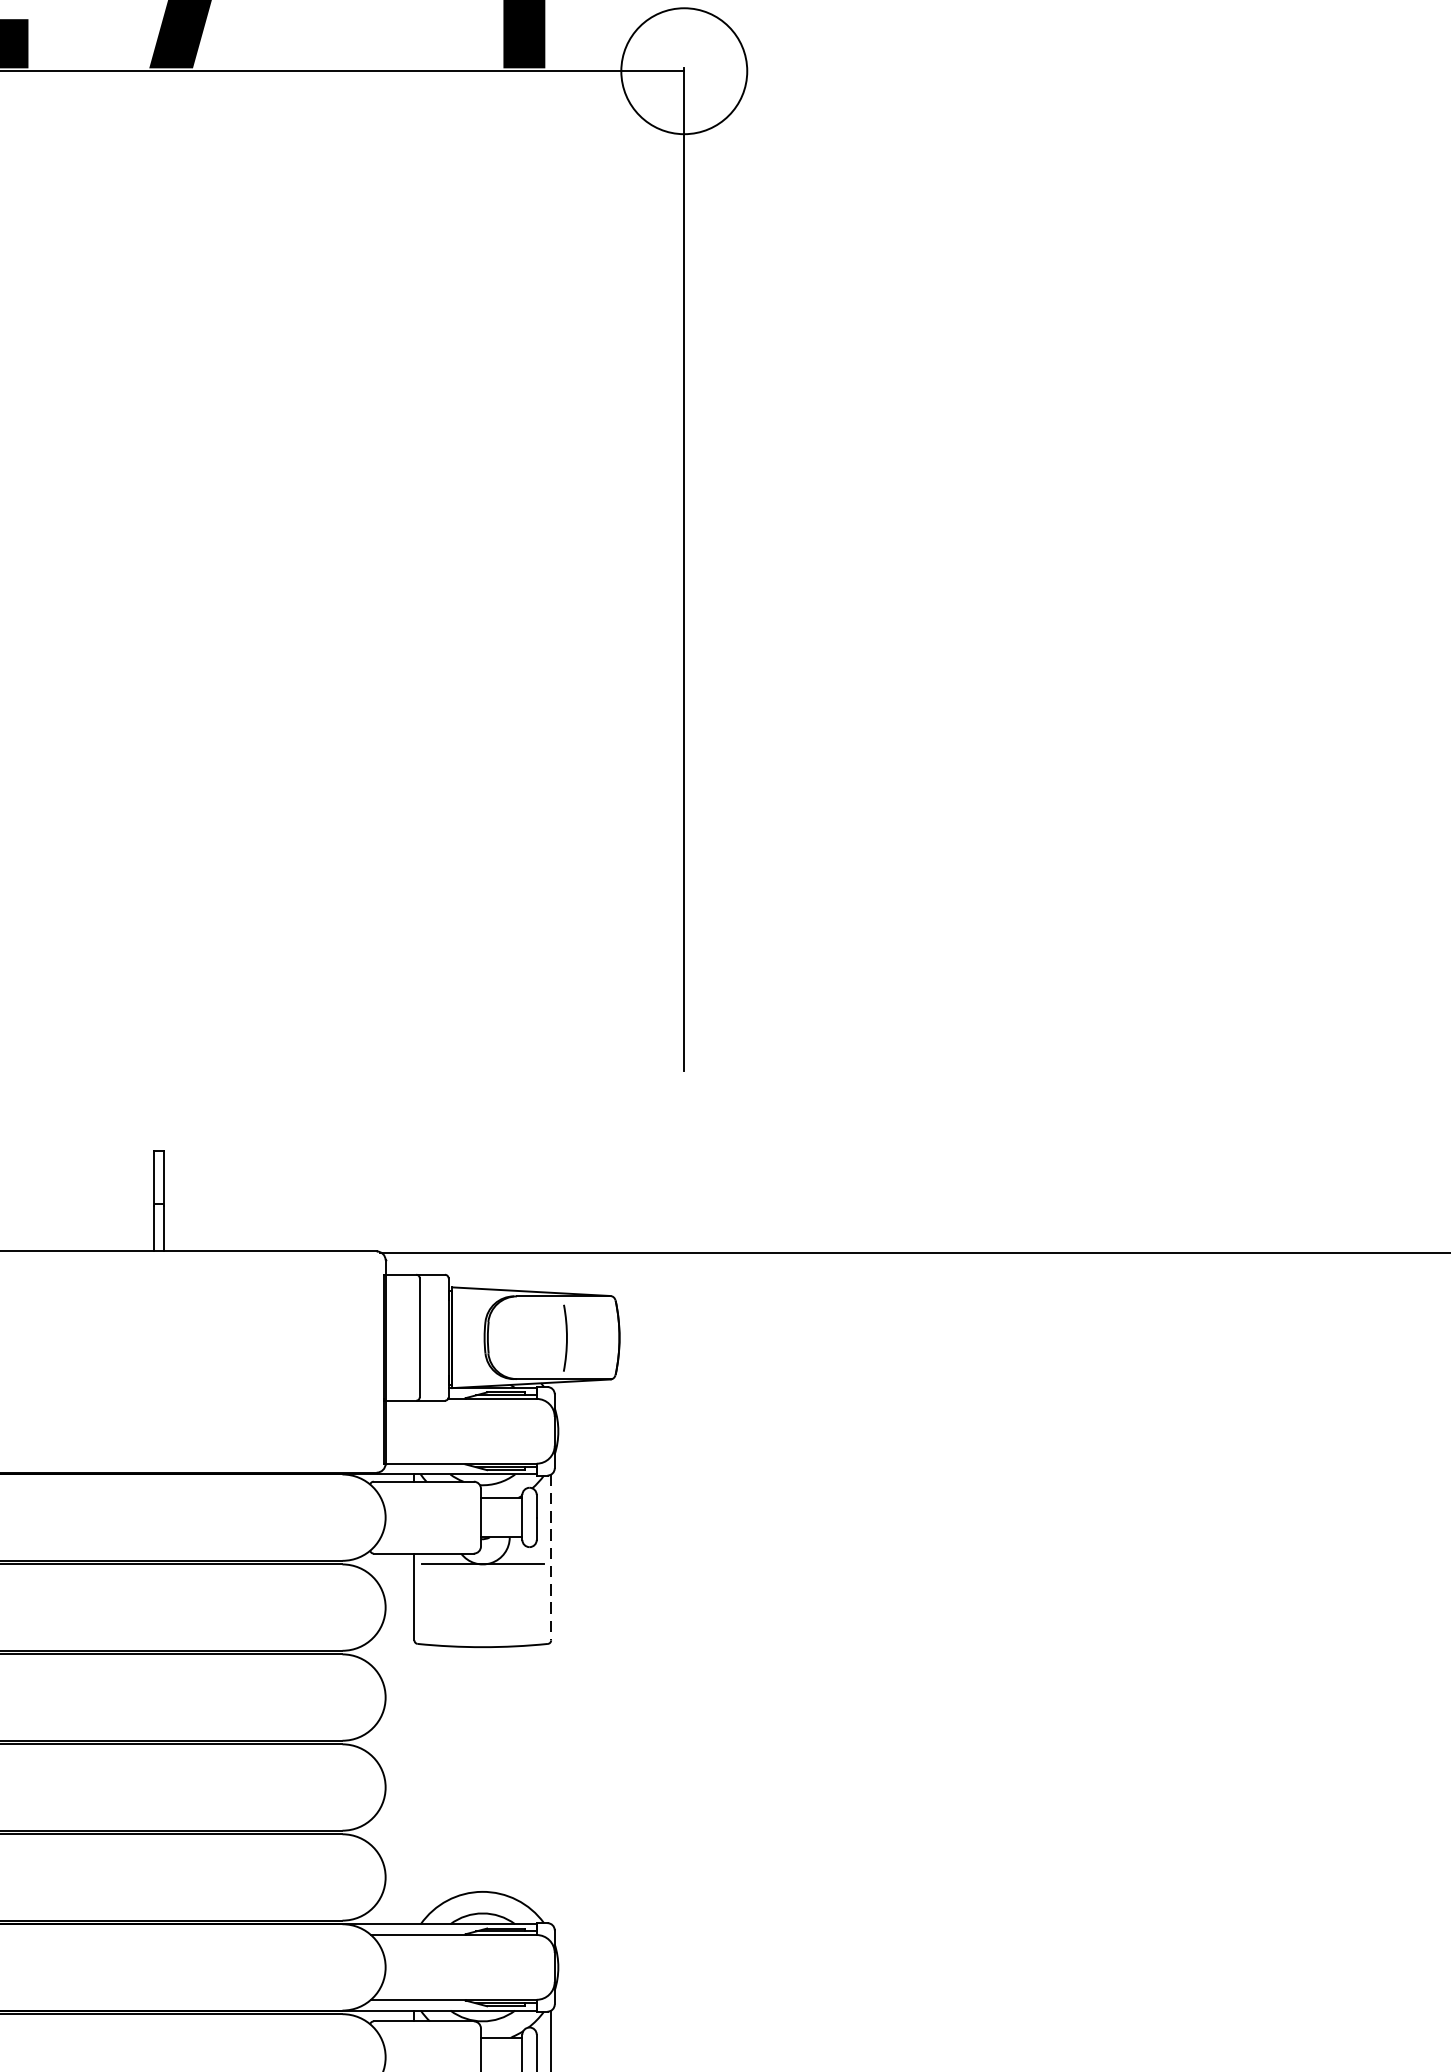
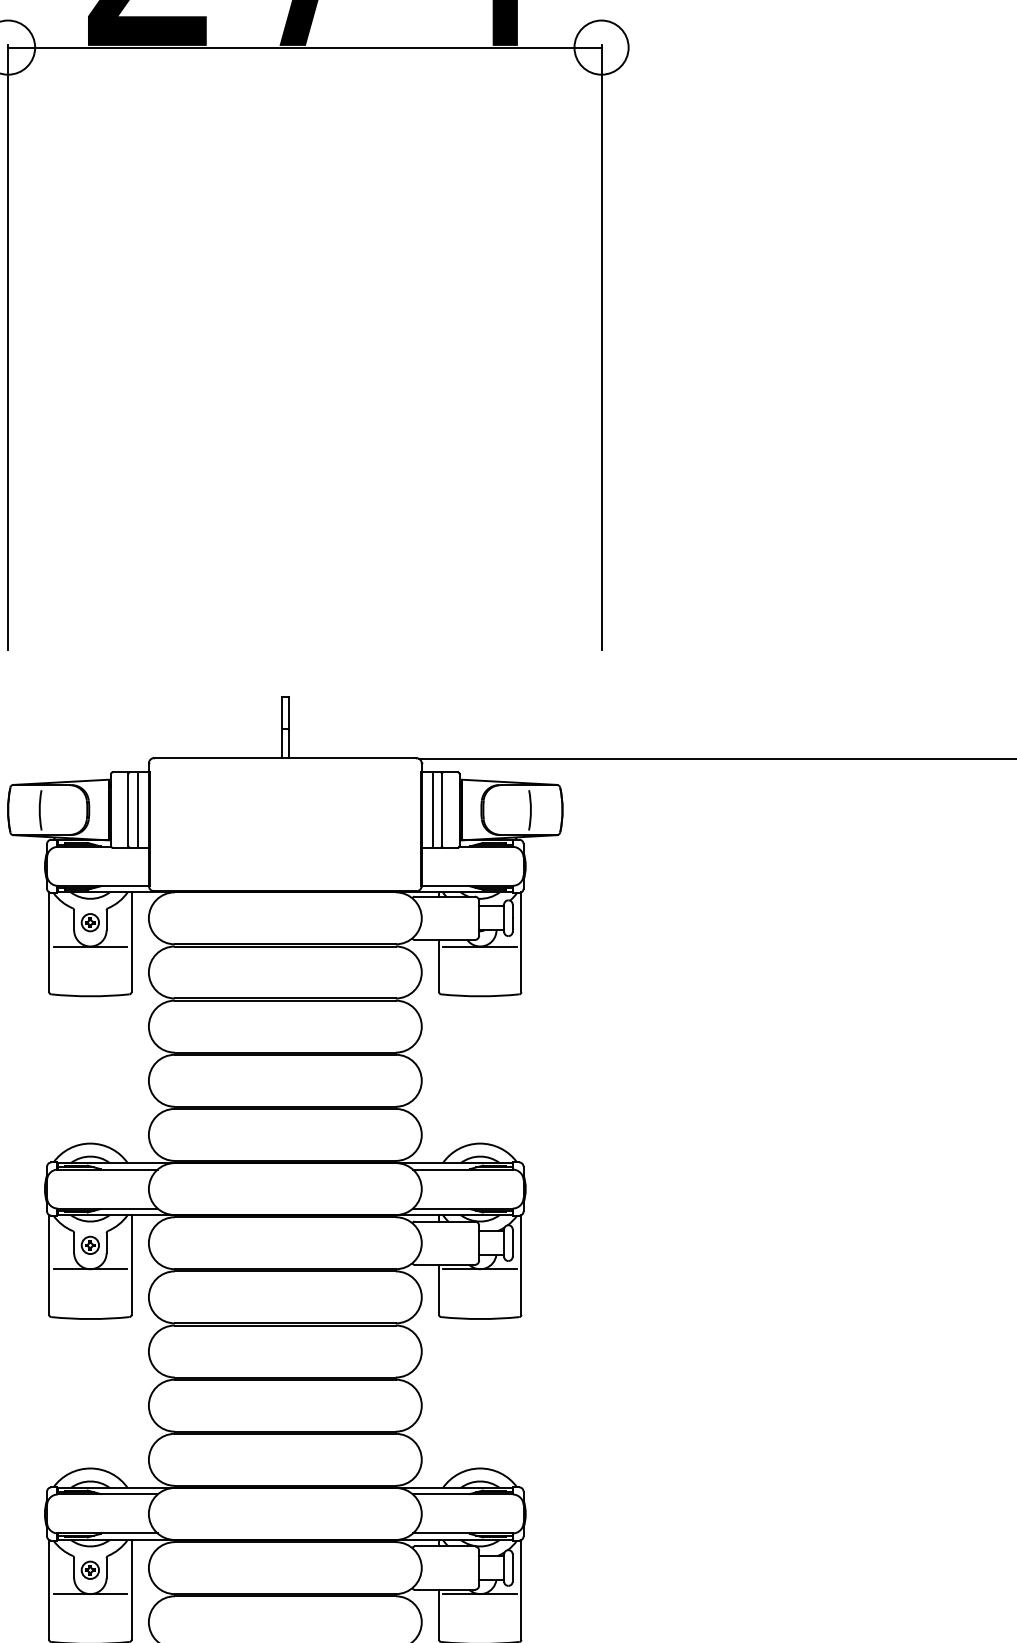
circle: (684, 71) -> (601, 47), size x0.71
line: (403, 1338) -> (432, 810), added
line: (551, 1557) -> (521, 942), dashed -> solid

